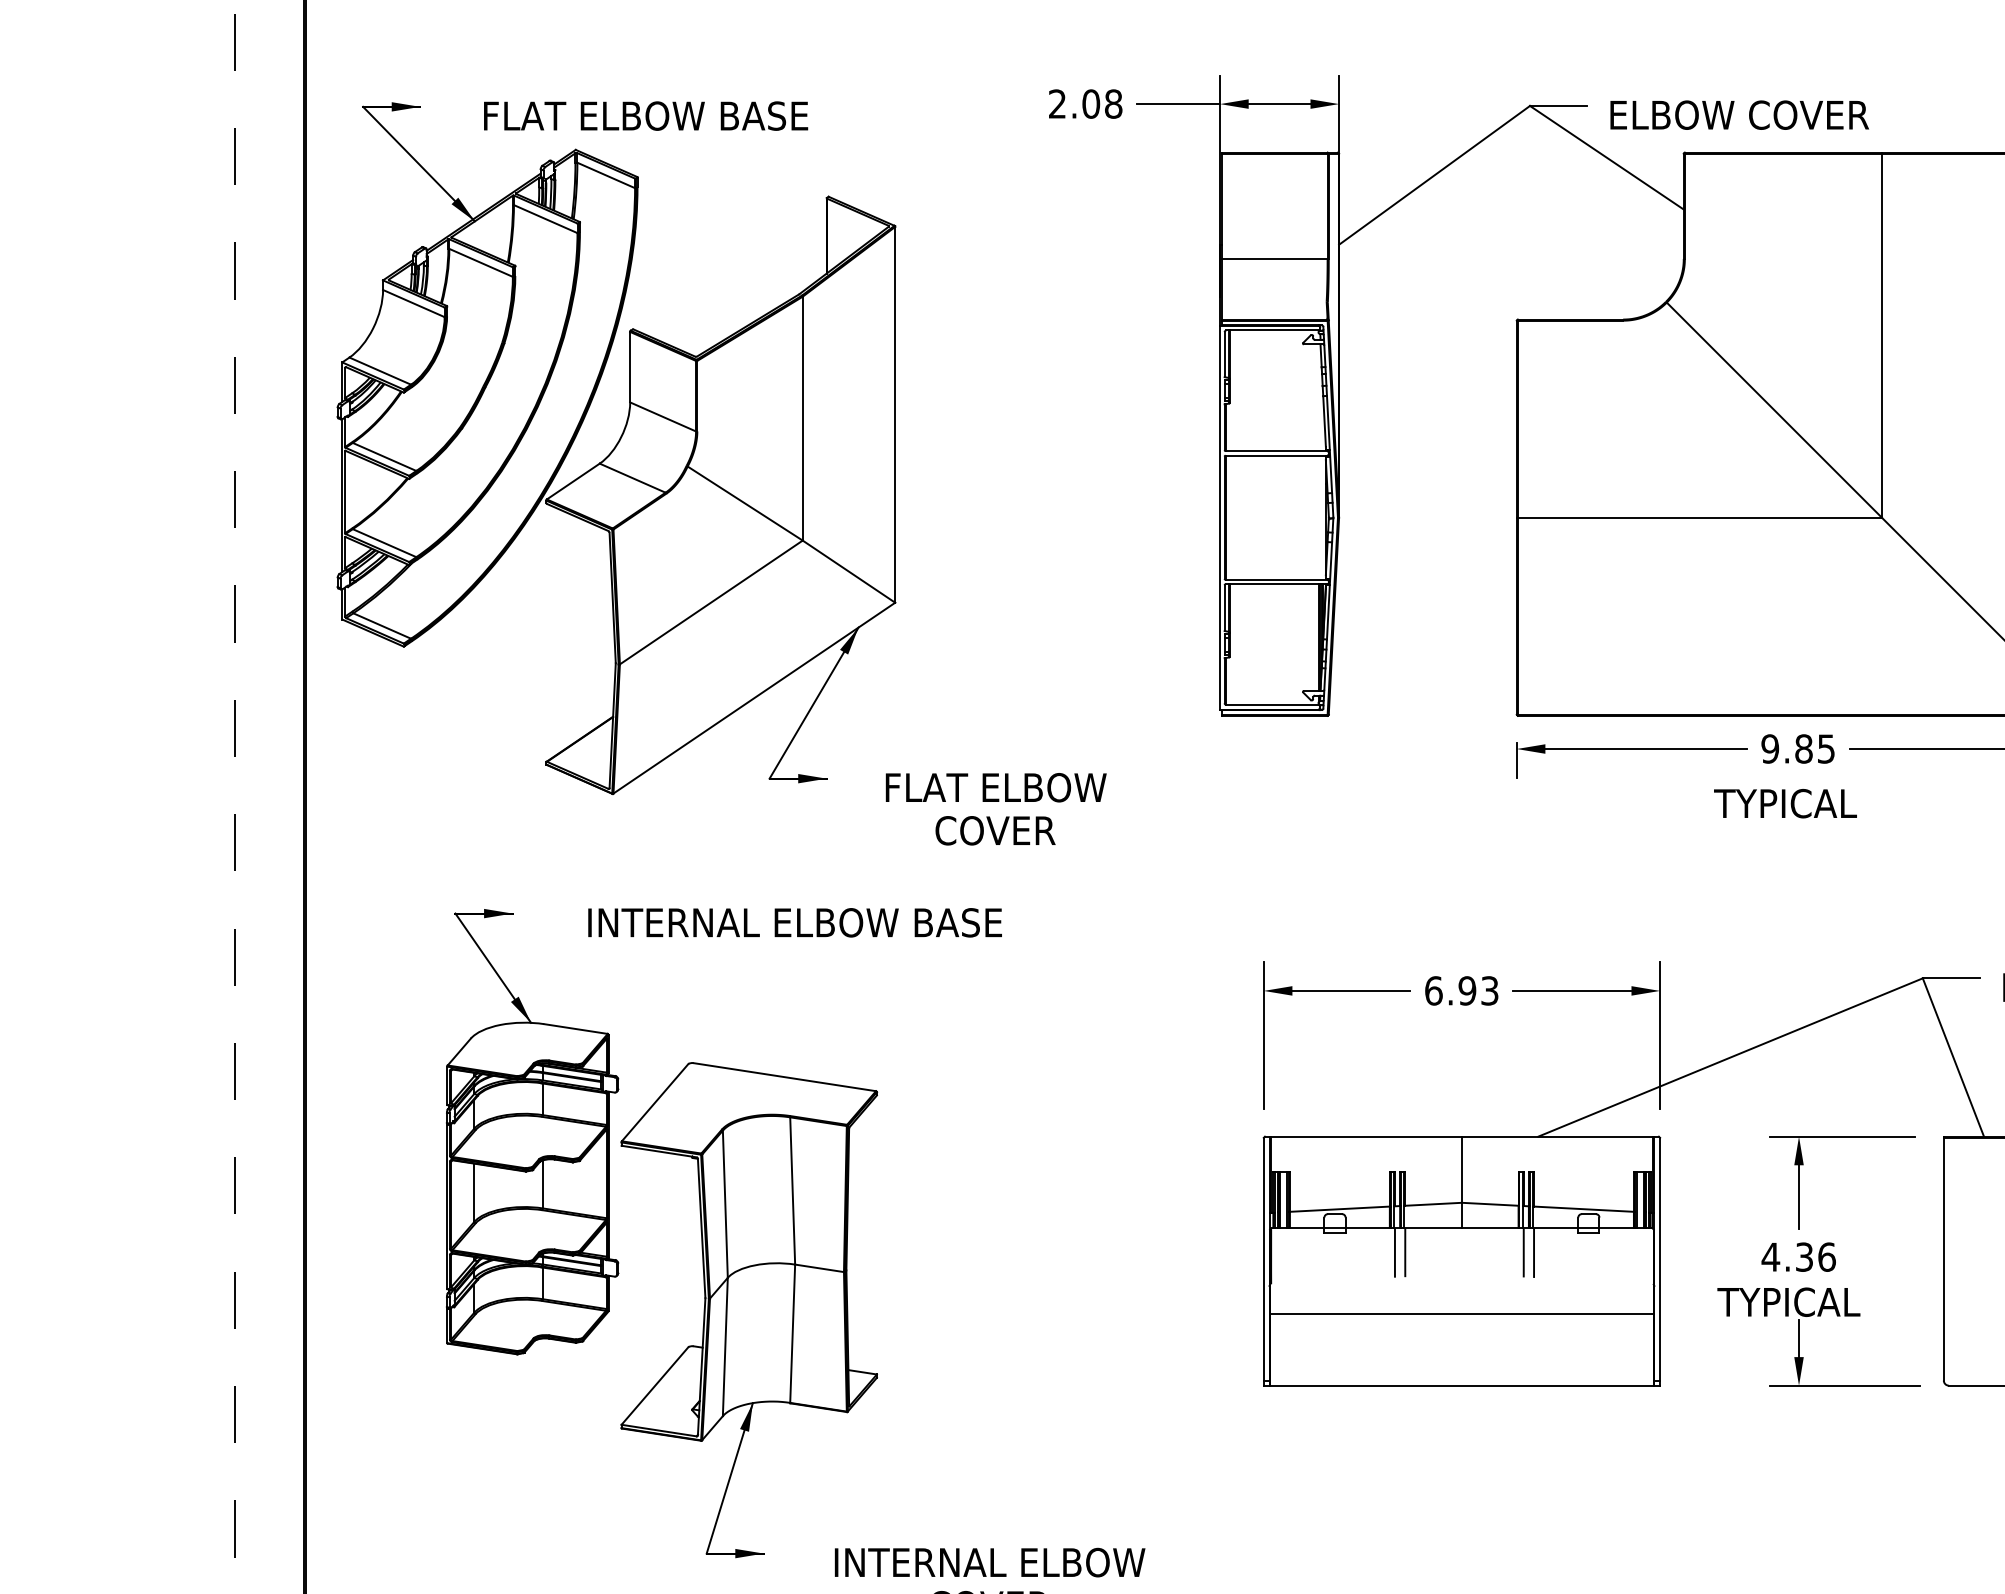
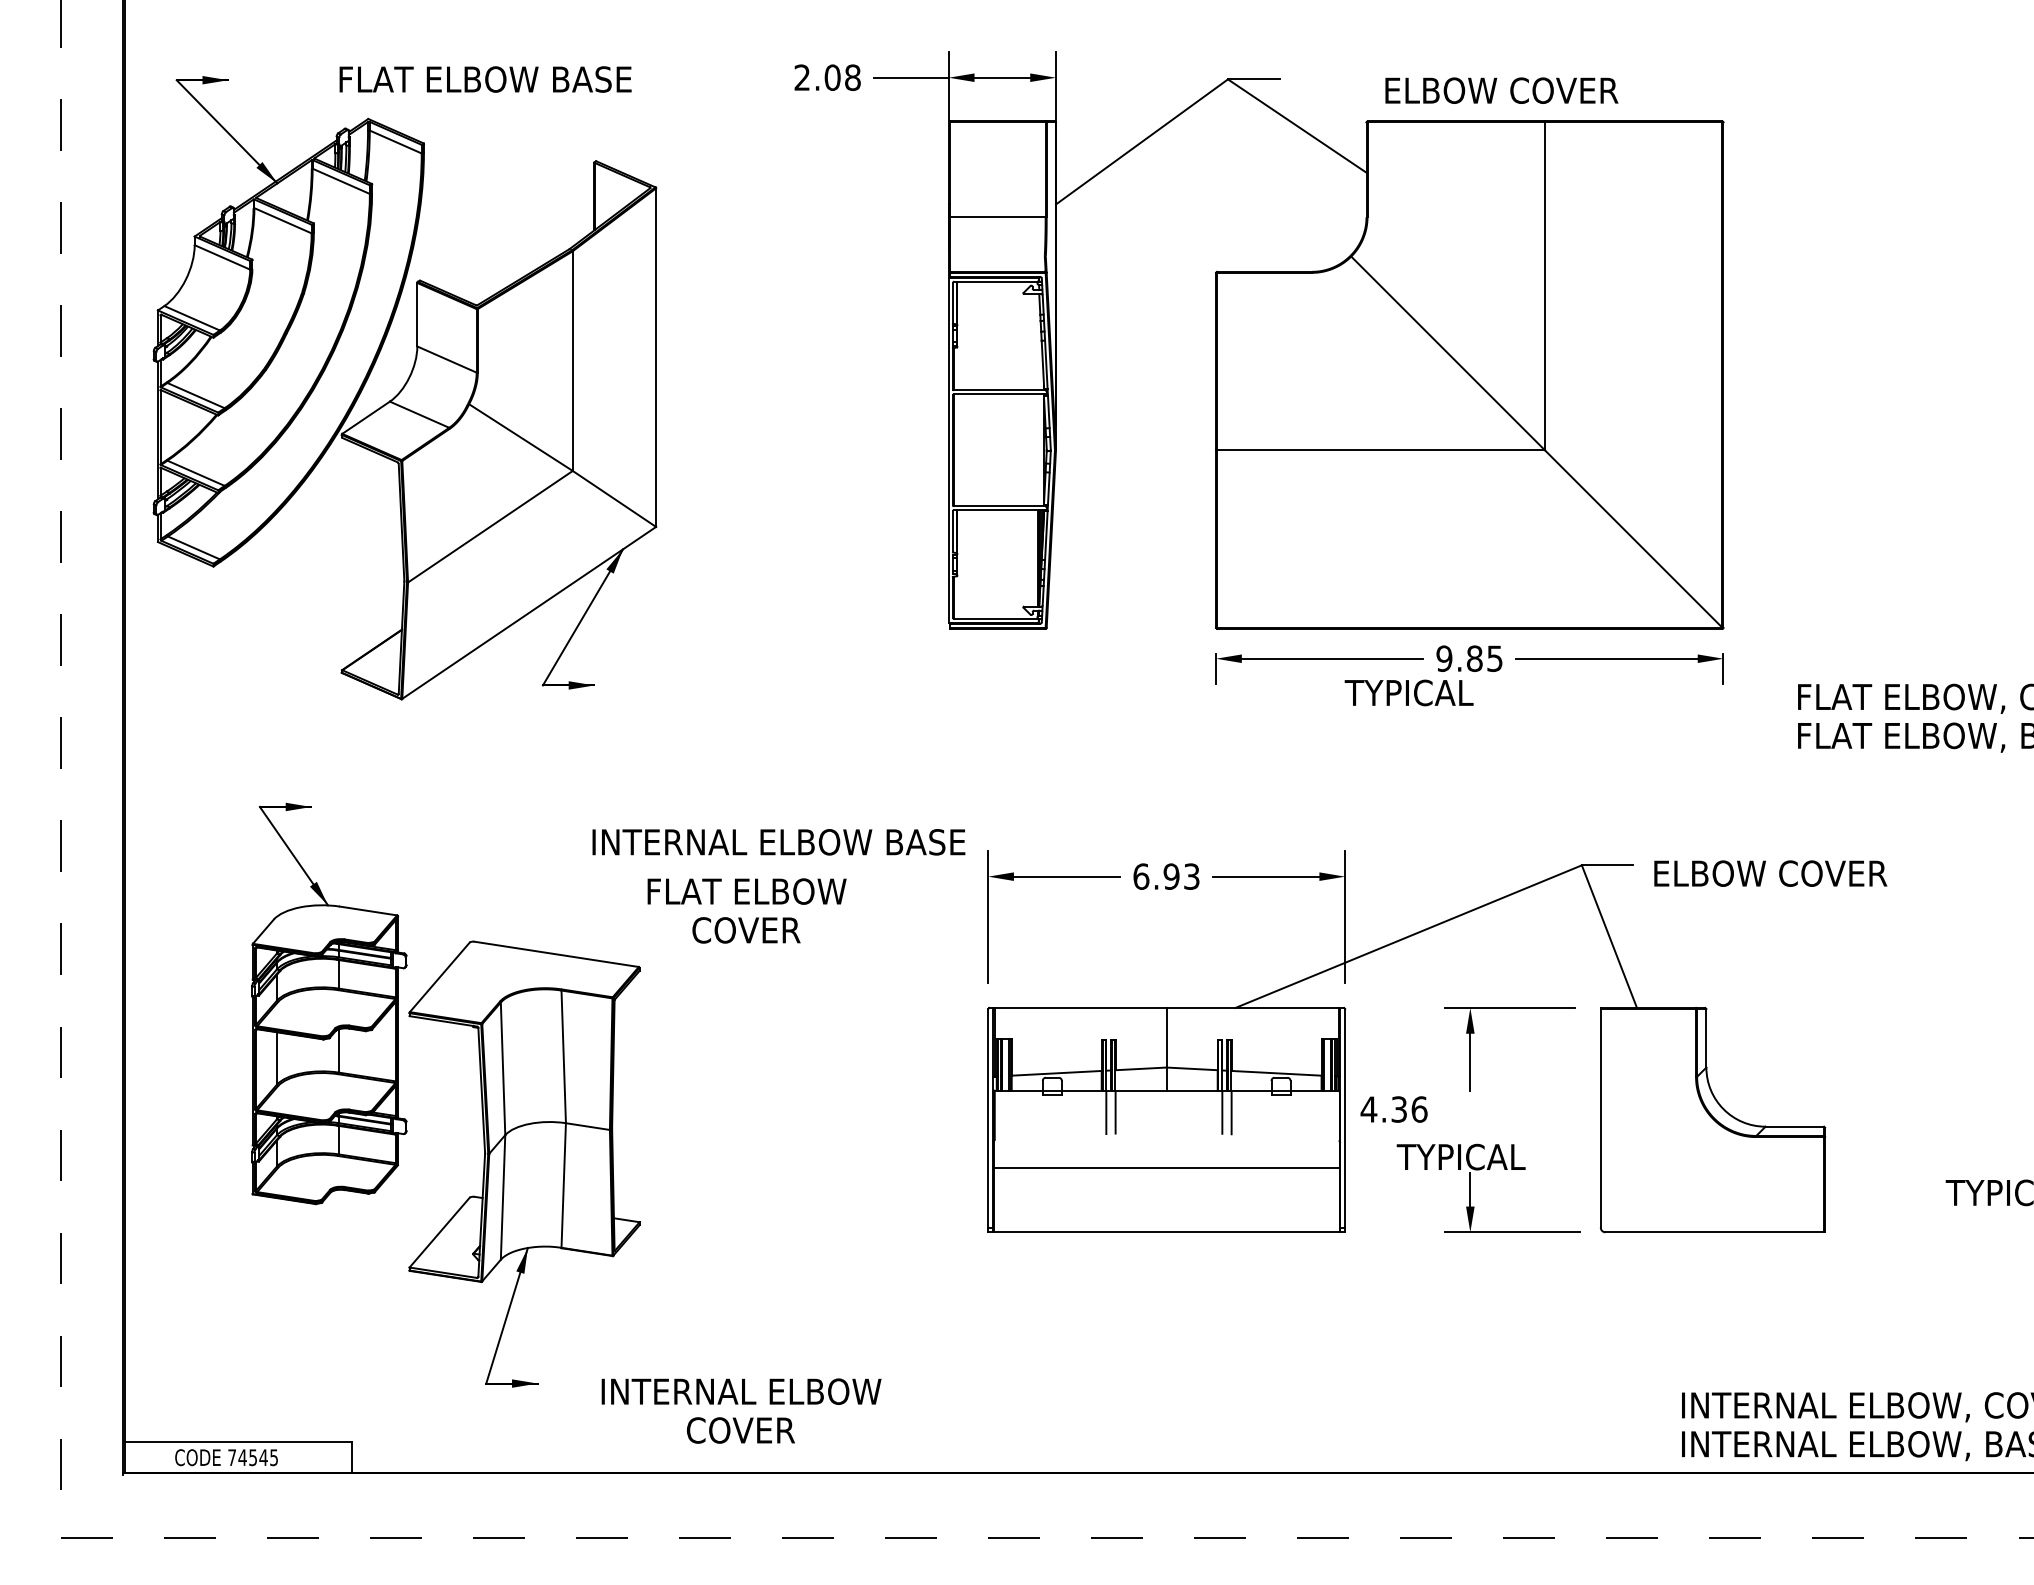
text: (1739, 114) -> (1501, 90), moved
text: (645, 116) -> (485, 79), moved
text: (1784, 803) -> (1408, 692), moved
text: (995, 808) -> (746, 910), moved
text: (794, 923) -> (778, 842), moved
text: (1798, 1257) -> (1393, 1109), moved

